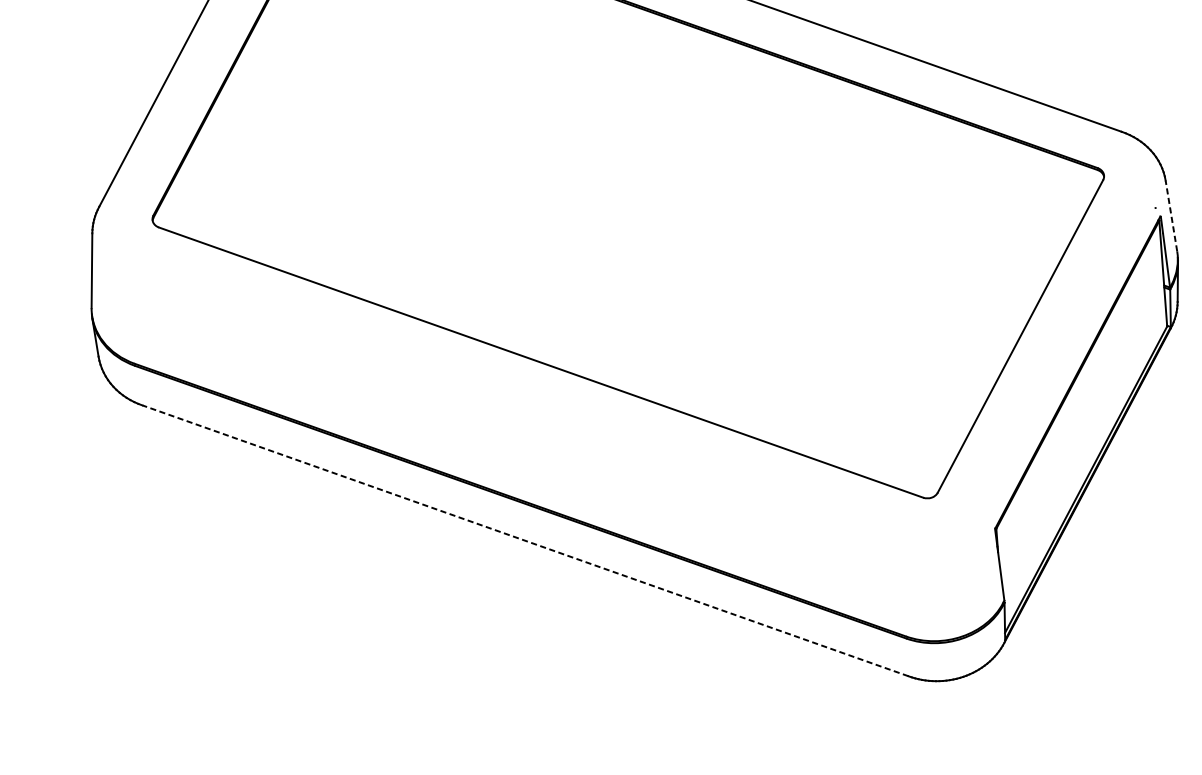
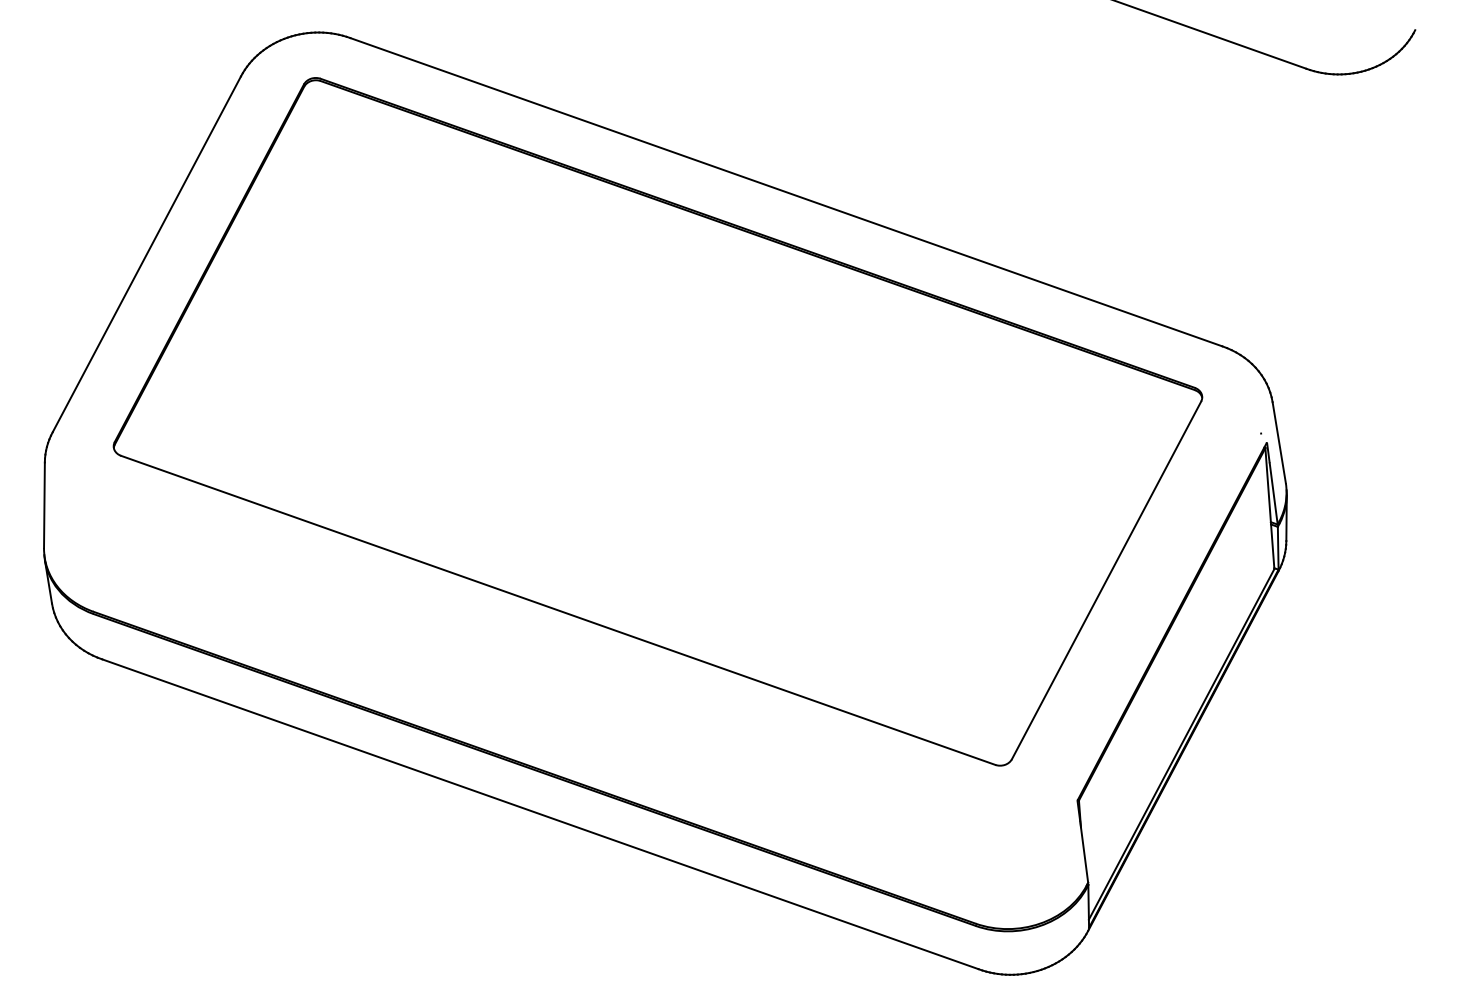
line: (1171, 215) -> (1279, 442), dashed -> solid
line: (525, 541) -> (540, 814), dashed -> solid

